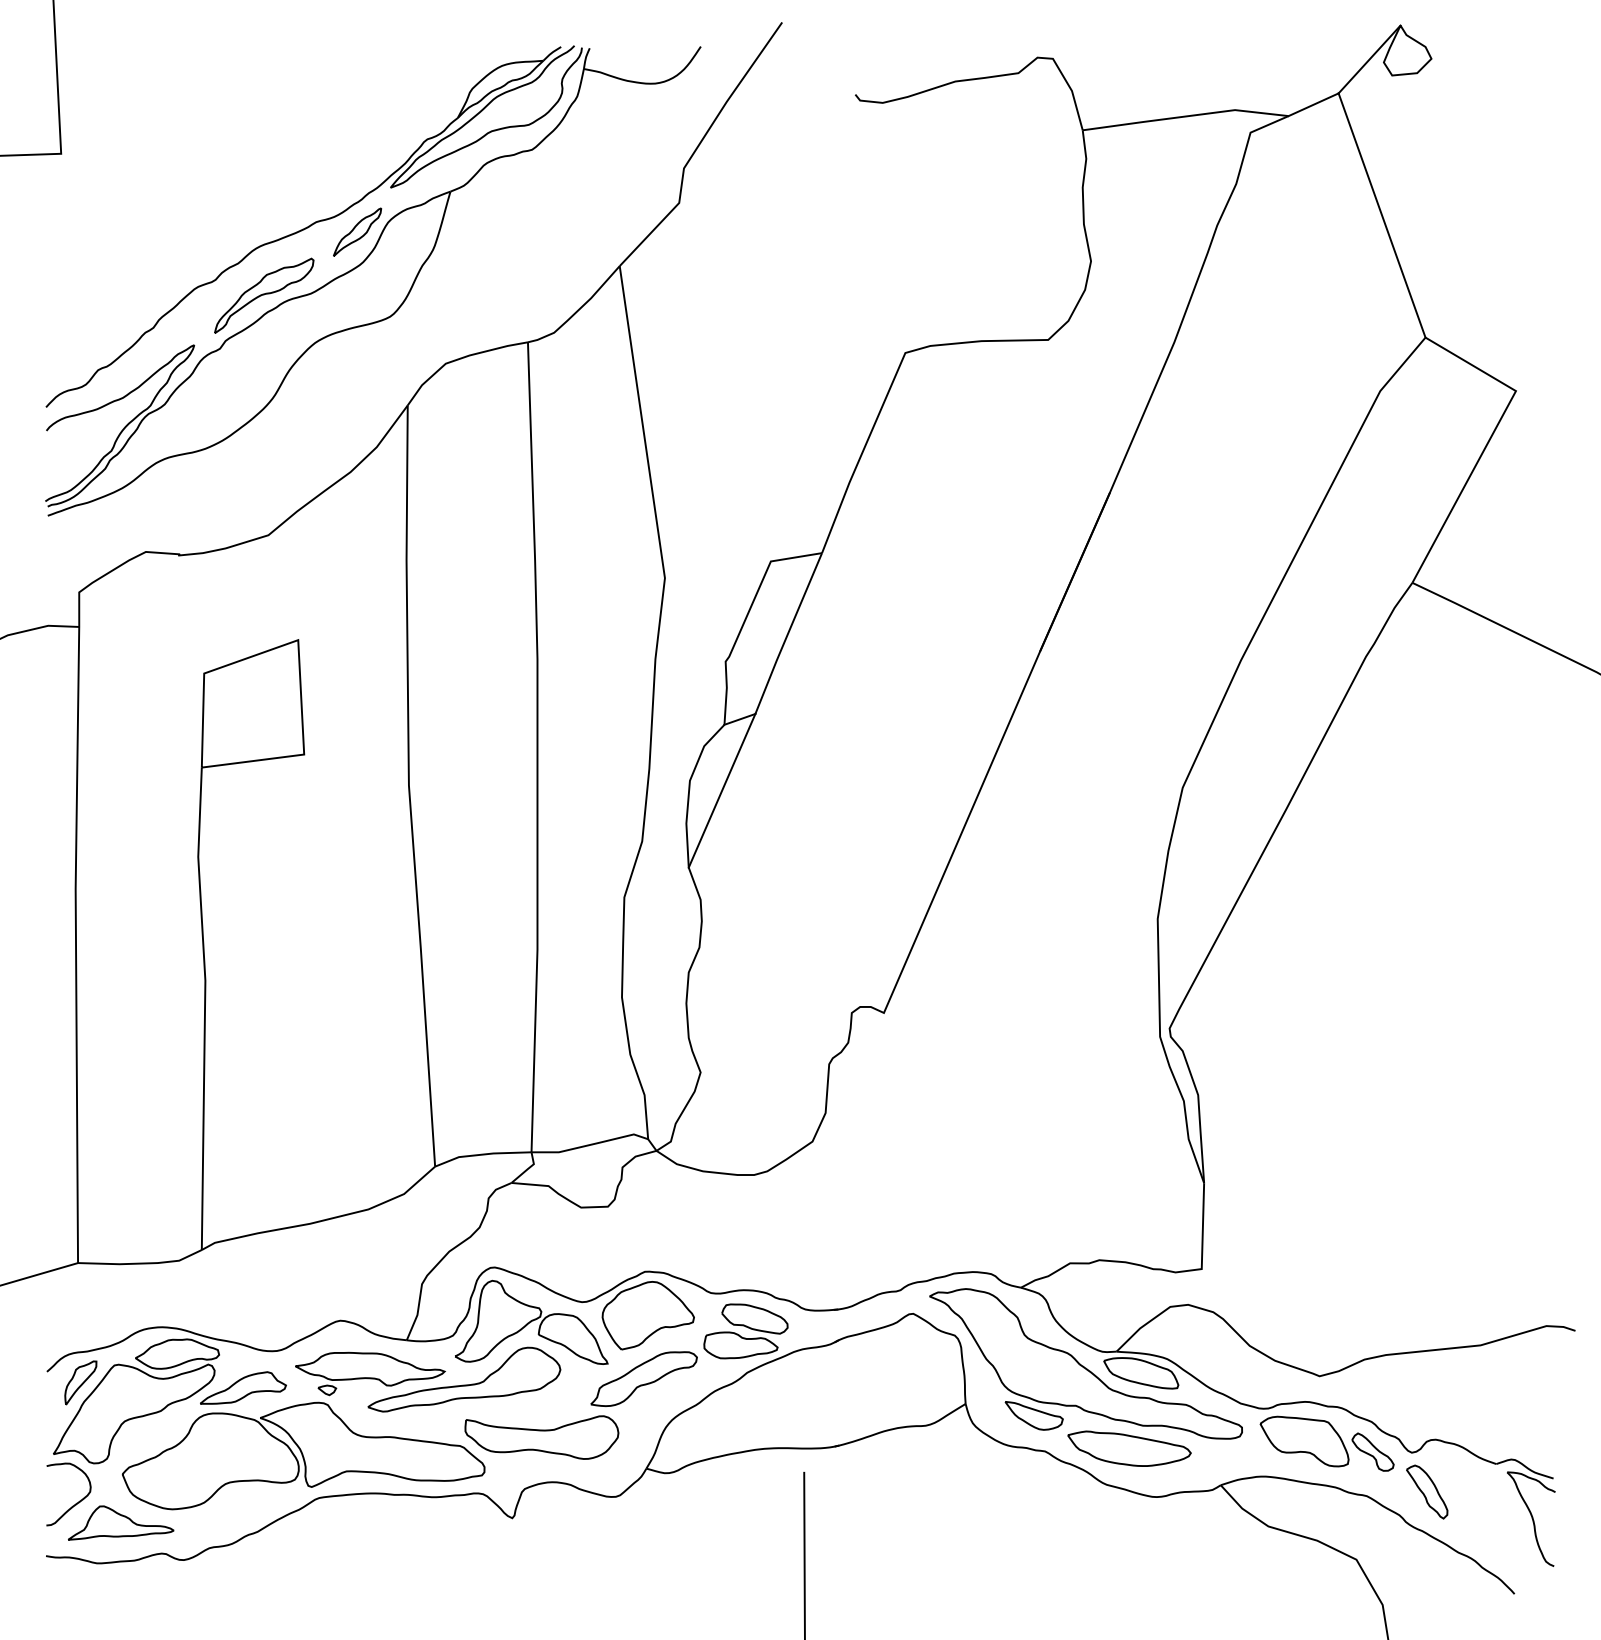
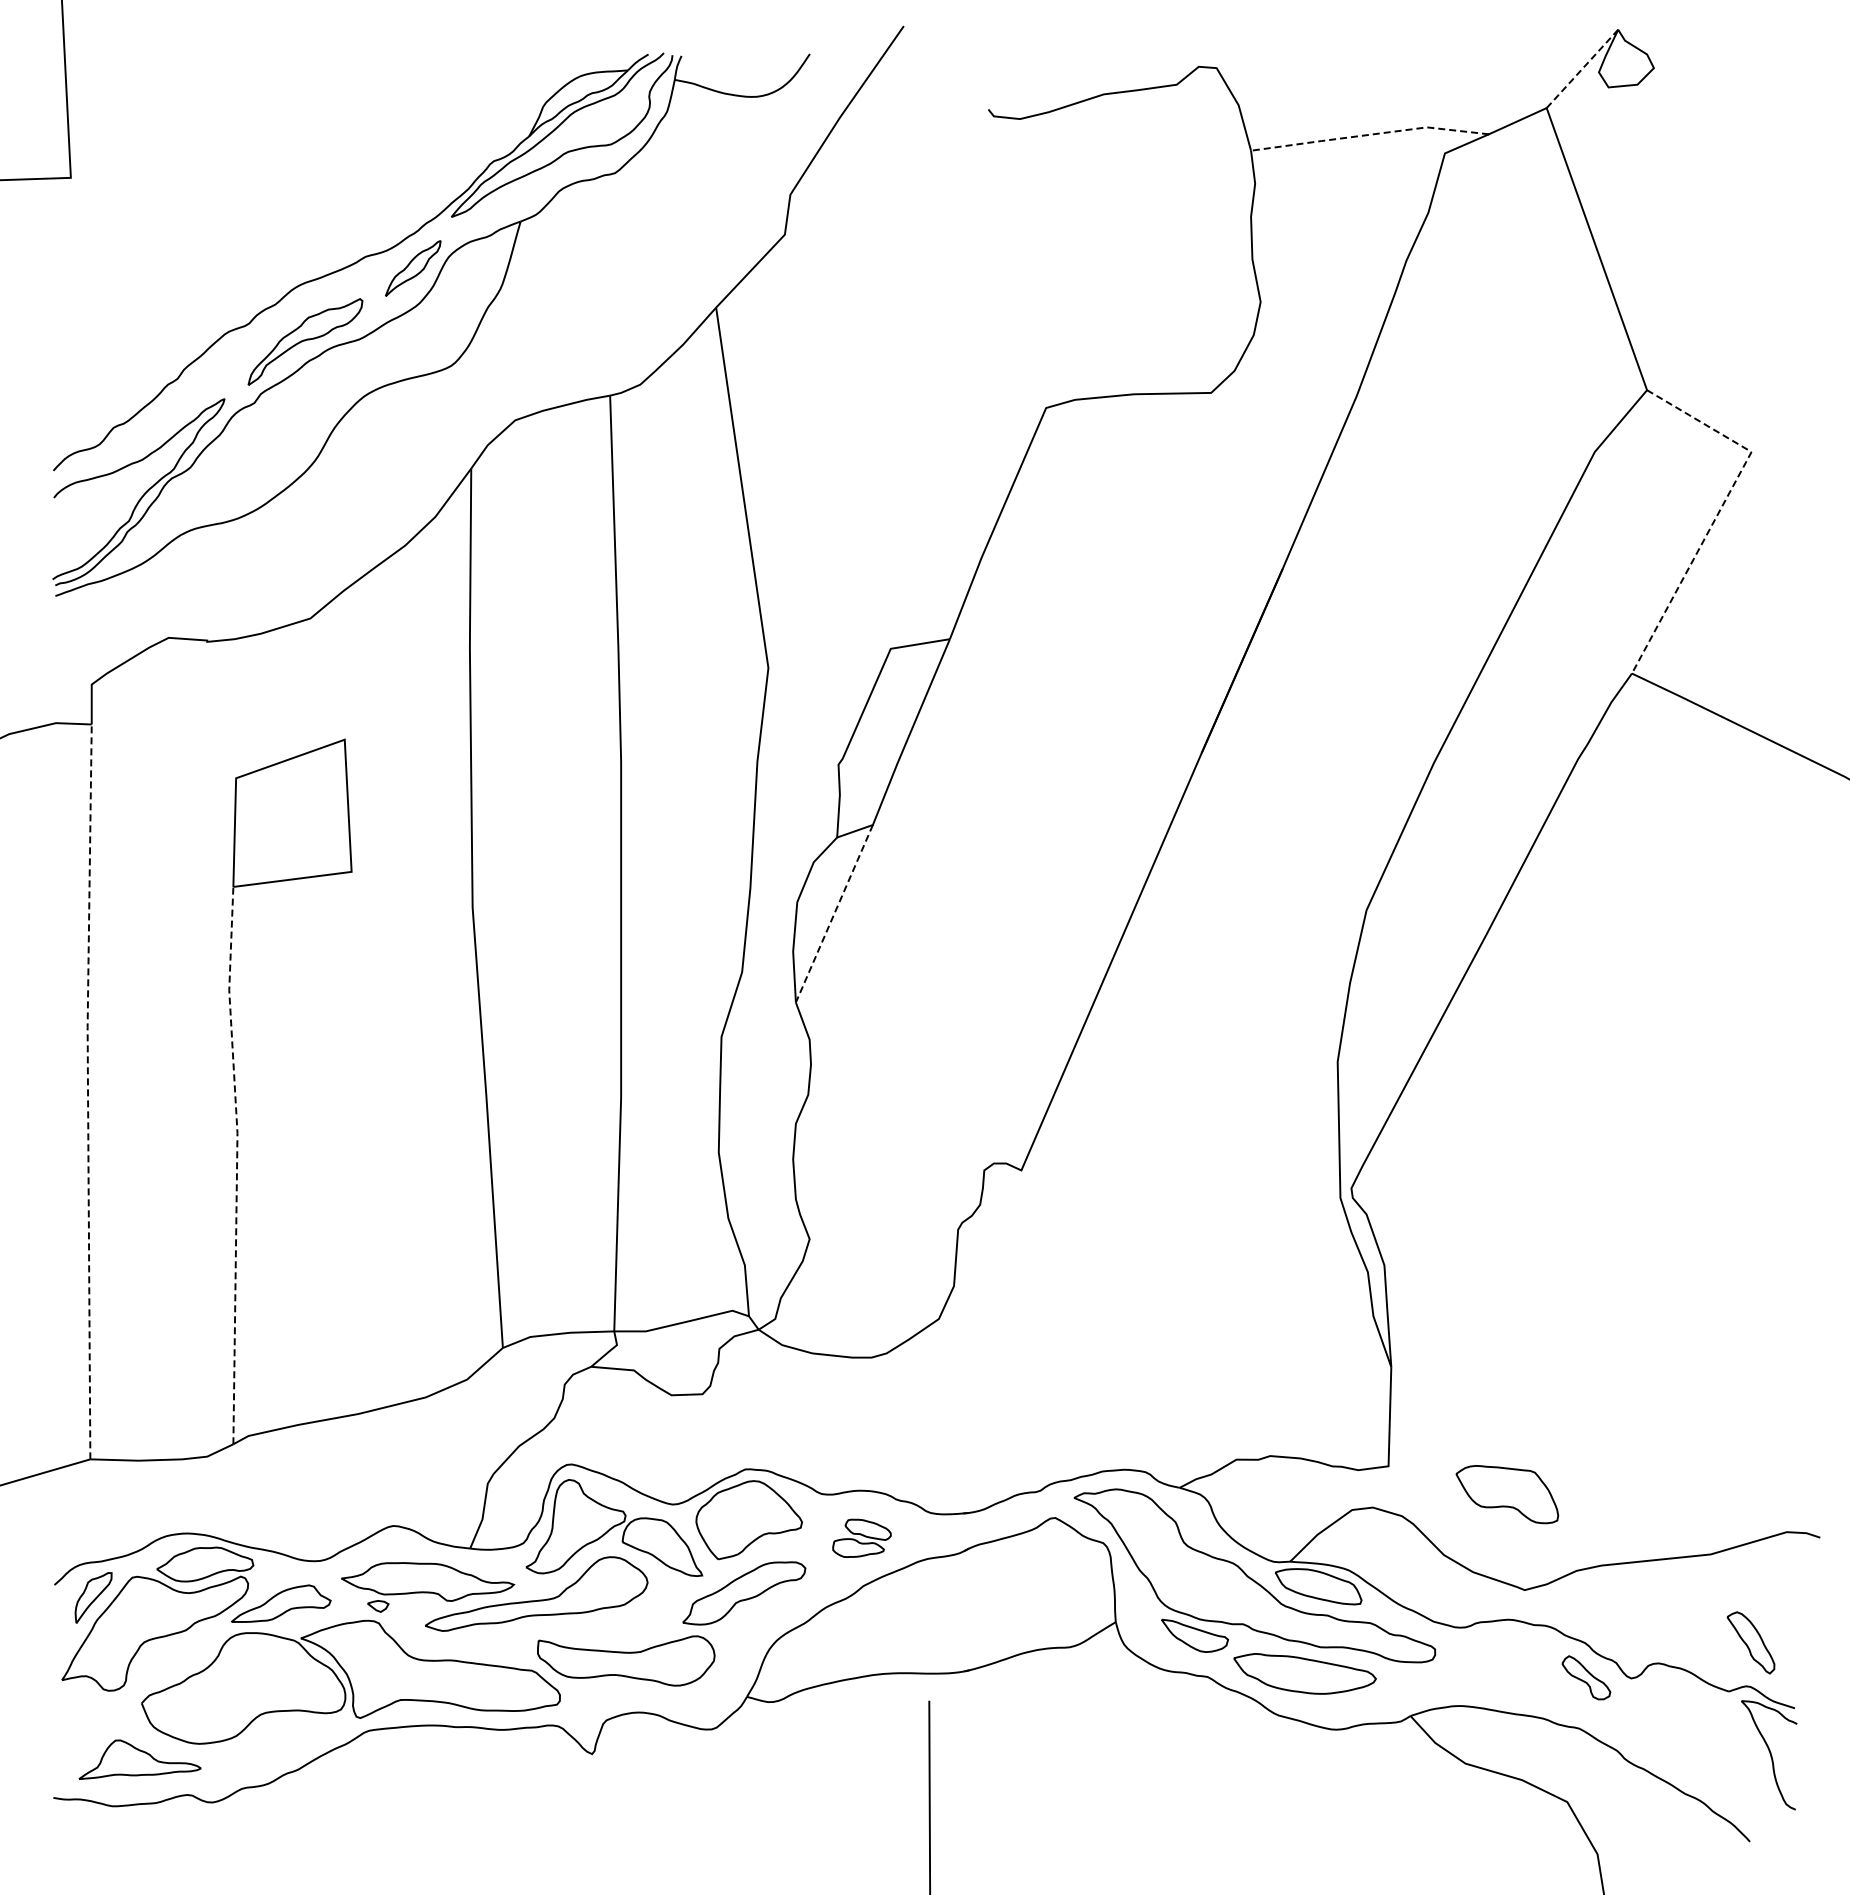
line: (1369, 60) -> (1582, 69), solid -> dashed
line: (1185, 116) -> (1369, 134), solid -> dashed
line: (1489, 440) -> (1720, 509), solid -> dashed
line: (722, 790) -> (834, 913), solid -> dashed
line: (76, 944) -> (88, 1091), solid -> dashed
line: (205, 1007) -> (237, 1164), solid -> dashed
part: (745, 1331) -> (861, 1538), size x0.6
part: (1304, 1441) -> (1507, 1494), moved
part: (1426, 1491) -> (1750, 1642), moved
curve: (73, 1504) -> (85, 1738), removed

